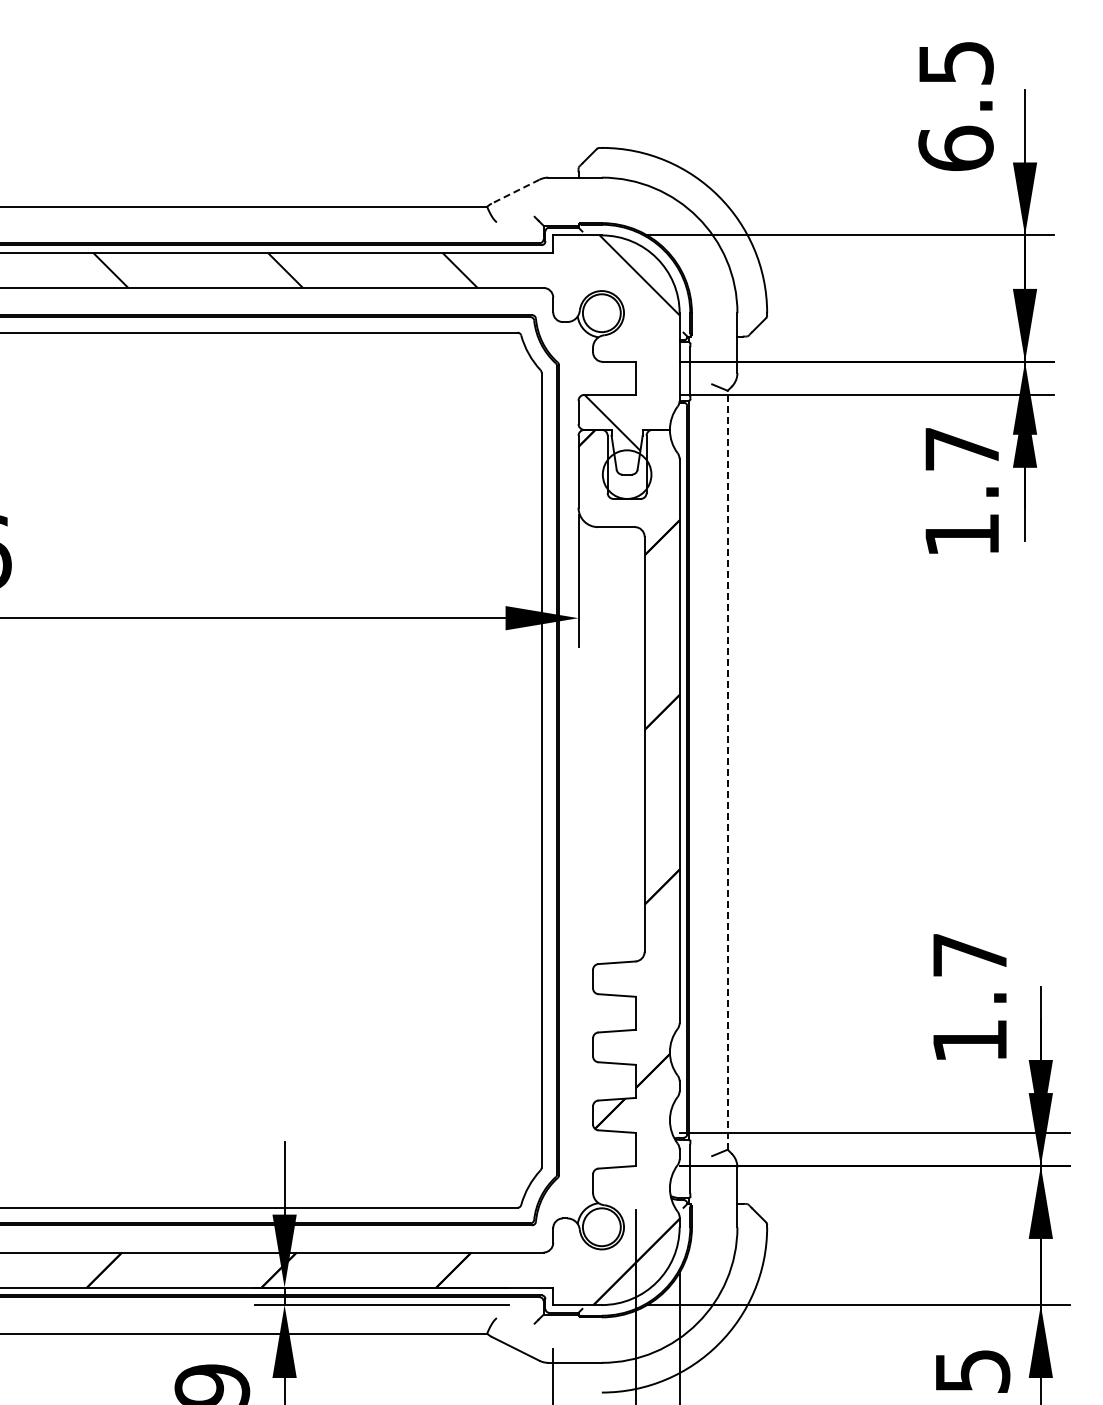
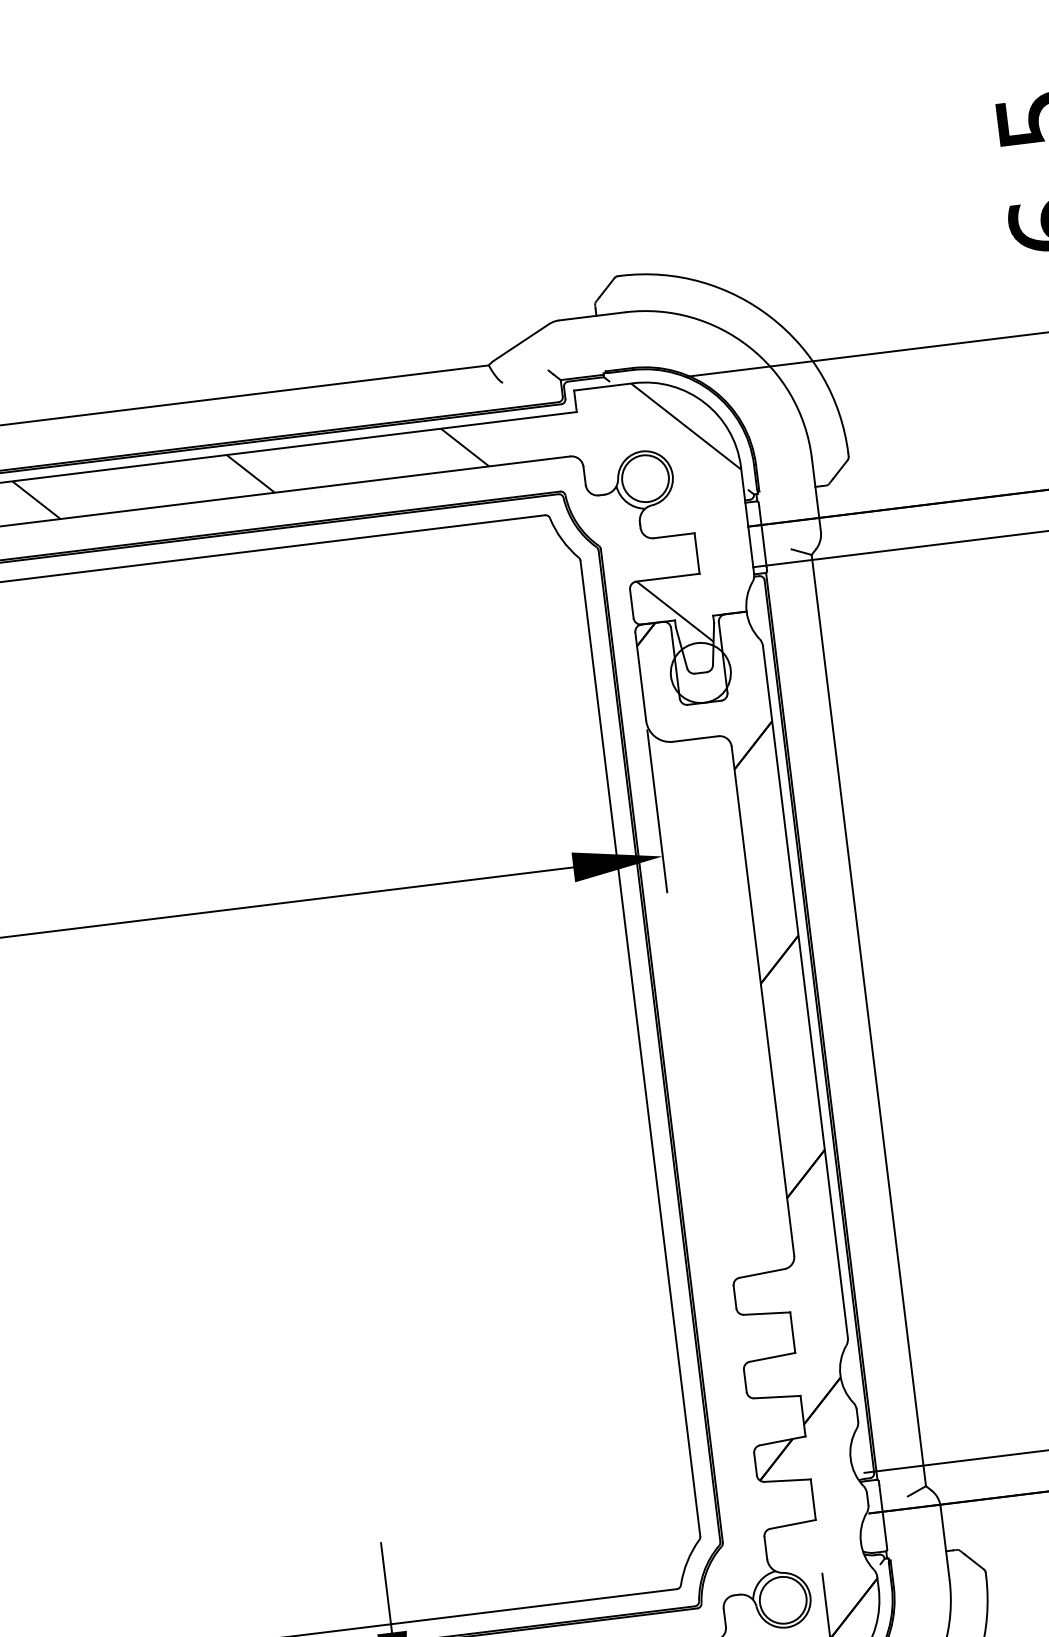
line: (515, 191) -> (521, 342), dashed -> solid
line: (727, 769) -> (868, 1019), dashed -> solid

